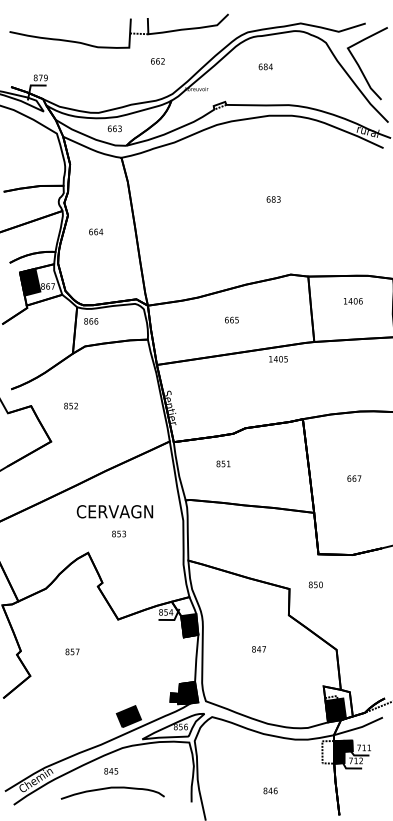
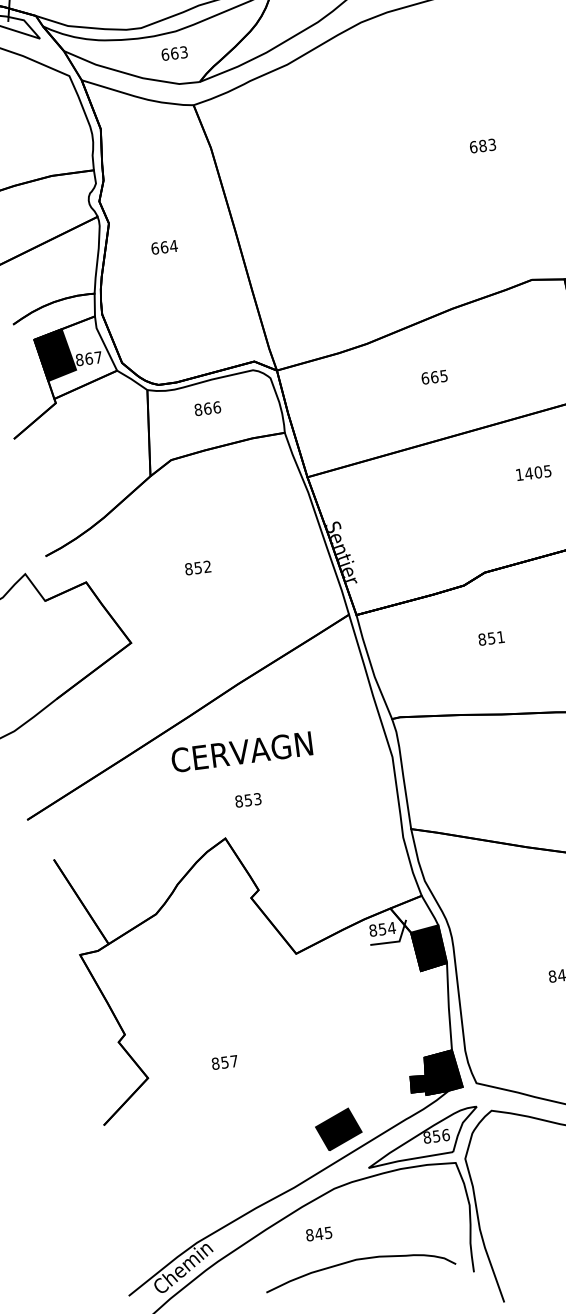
text: (91, 321) -> (208, 408), moved
text: (278, 359) -> (533, 473), moved
text: (70, 405) -> (196, 567), moved
text: (223, 463) -> (491, 637), moved
text: (114, 511) -> (240, 751), moved
text: (118, 533) -> (247, 799), moved
text: (72, 651) -> (224, 1061), moved
curve: (112, 788) -> (358, 1261), moved

